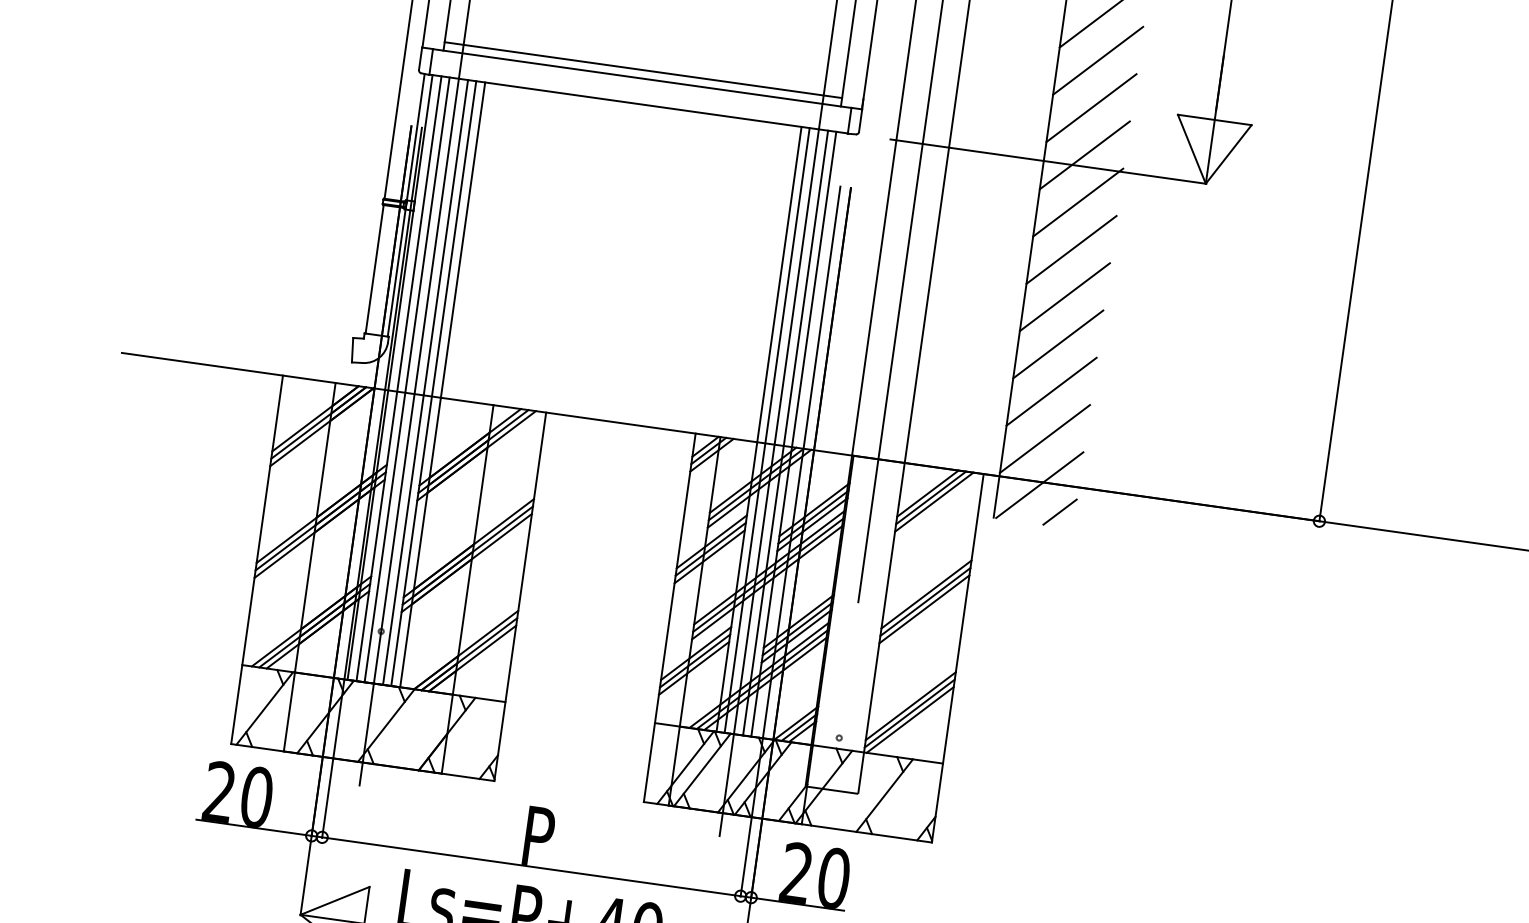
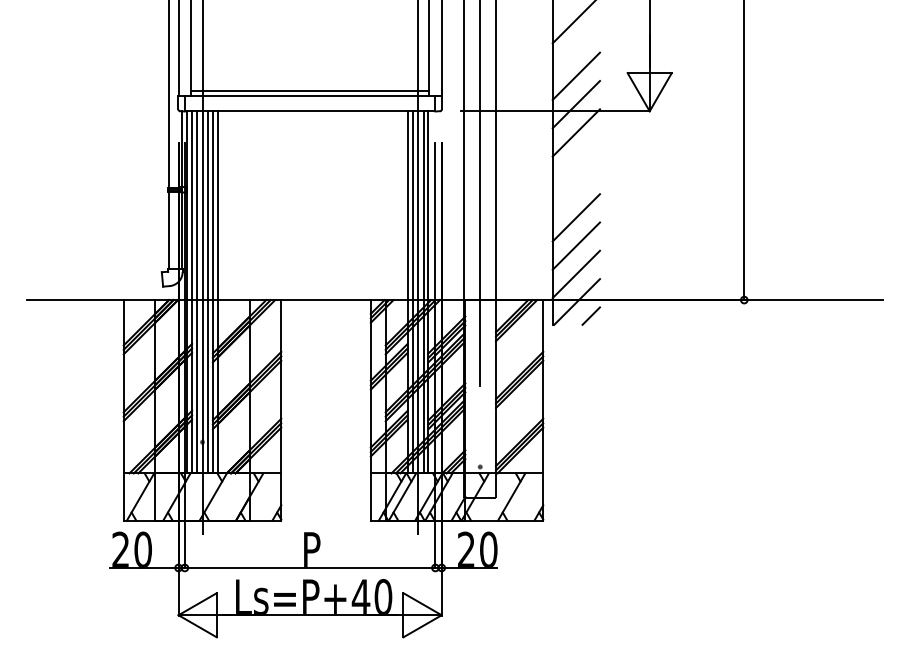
line: (1098, 59) -> (576, 47), removed
line: (1071, 248) -> (576, 160), removed
line: (1065, 297) -> (576, 189), removed

